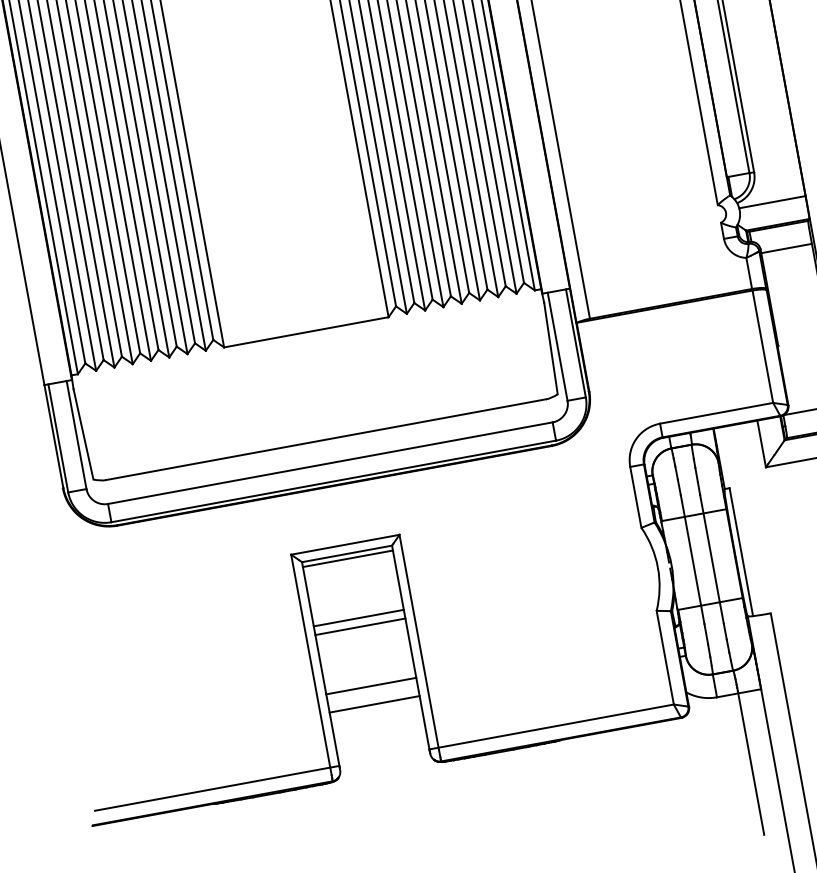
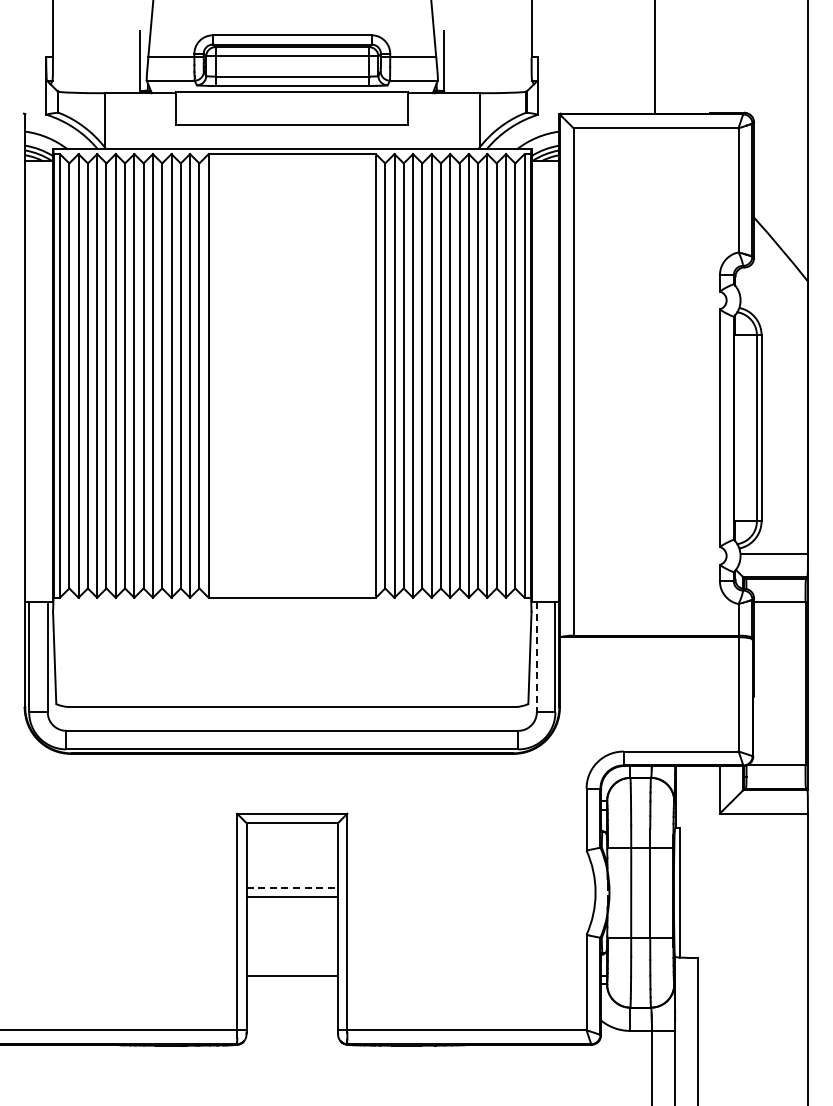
line: (557, 346) -> (536, 657), solid -> dashed
line: (348, 559) -> (292, 828), removed
line: (359, 618) -> (292, 888), solid -> dashed
line: (371, 686) -> (292, 957), removed

